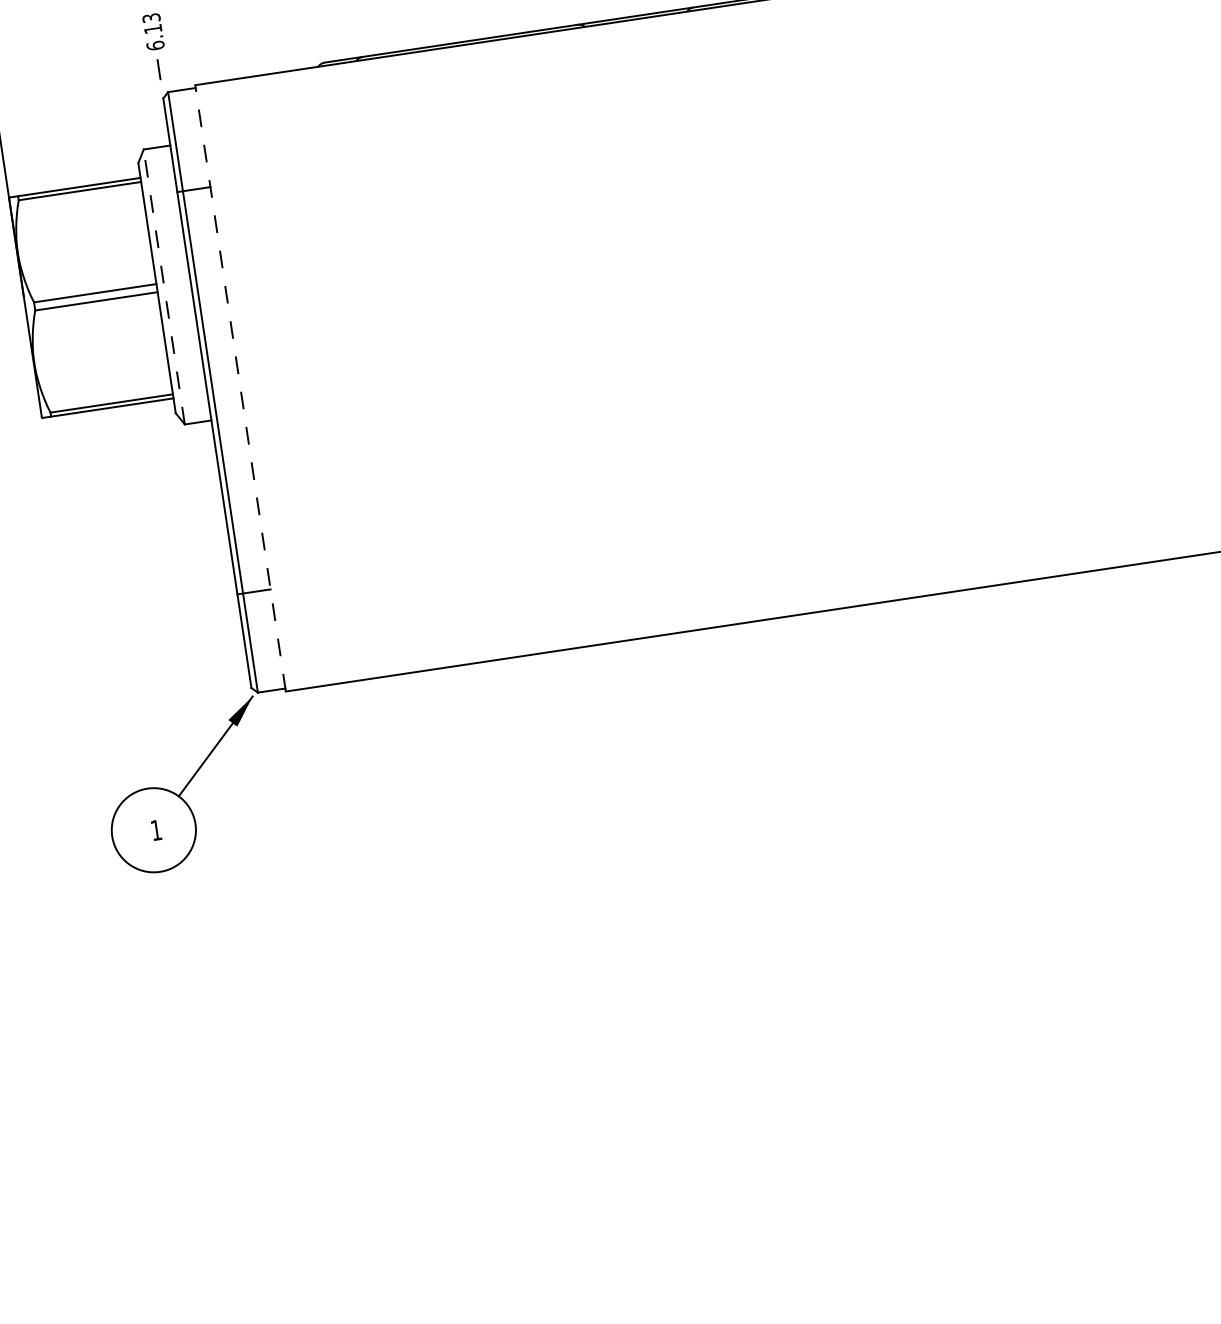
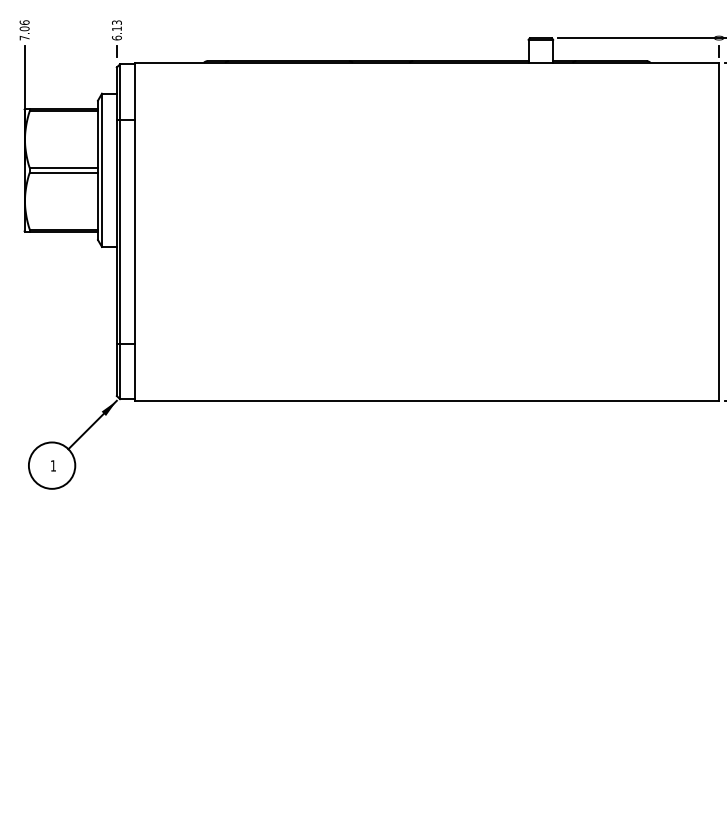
line: (165, 287) -> (102, 170), dashed -> solid
line: (240, 387) -> (135, 231), dashed -> solid

